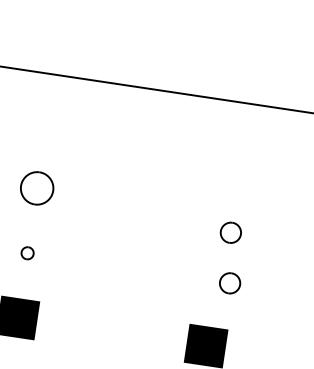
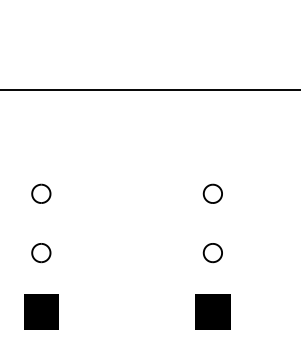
part: (37, 187) -> (41, 193), size x0.62
part: (230, 232) -> (212, 193), moved
part: (27, 253) -> (41, 253), size x1.67
part: (229, 283) -> (212, 253), moved

